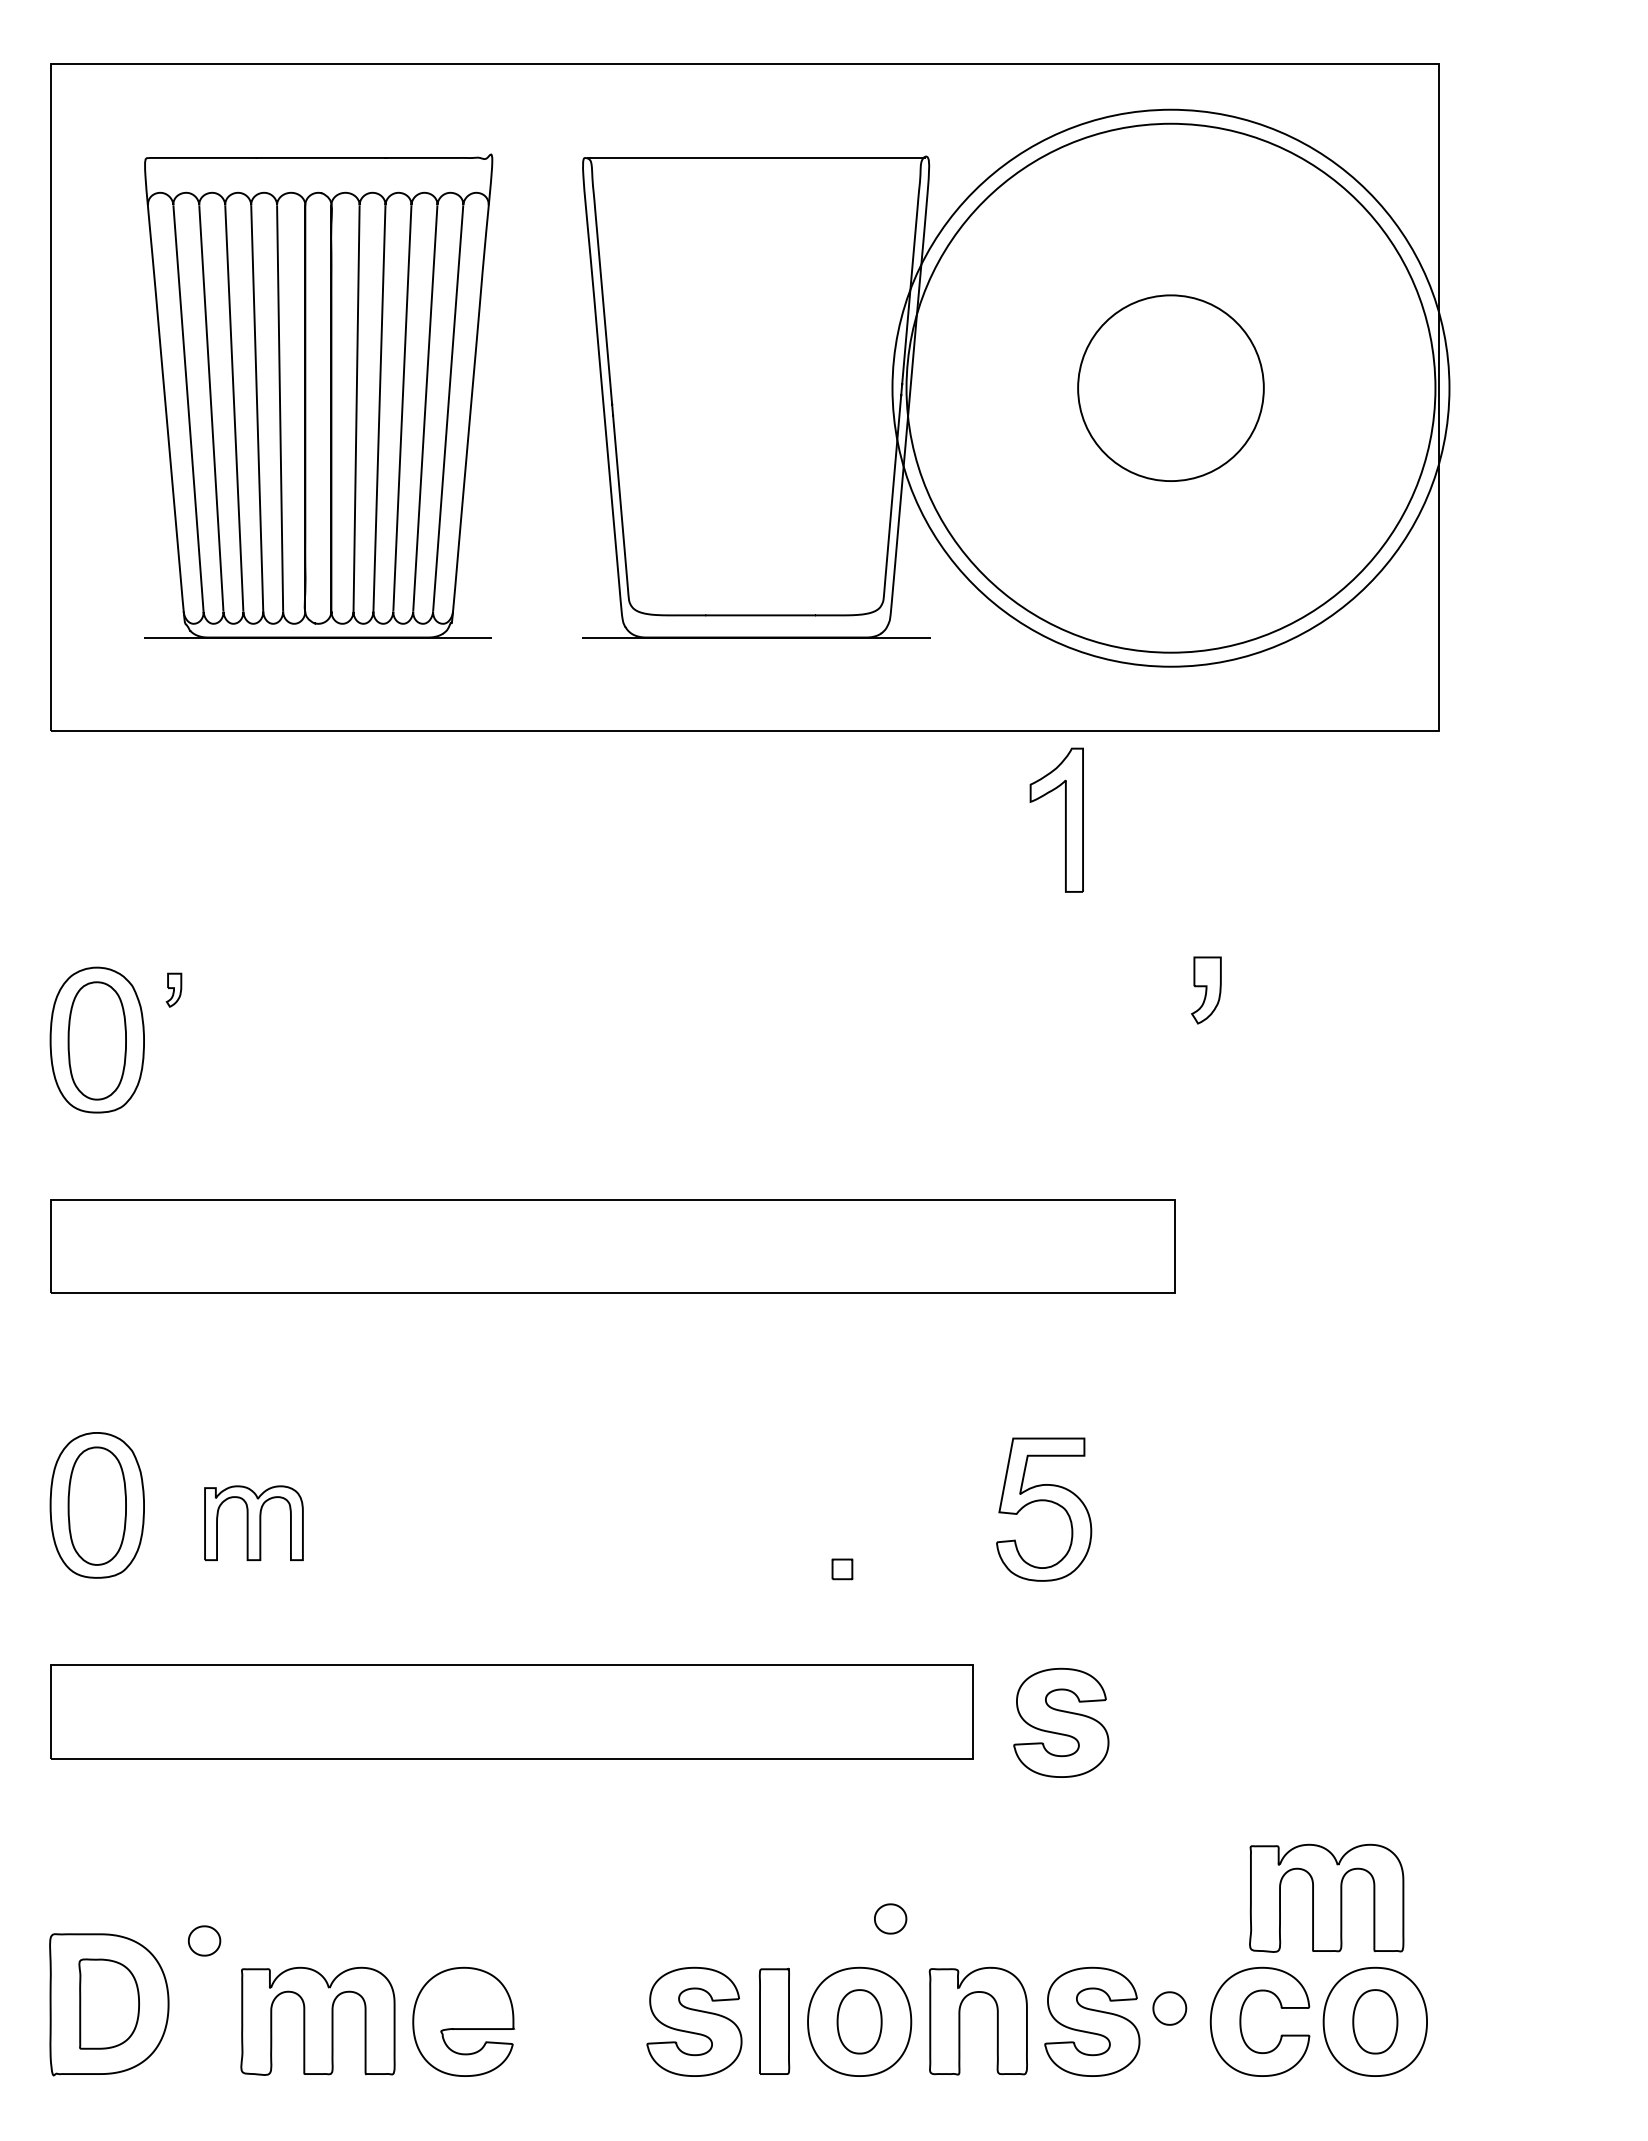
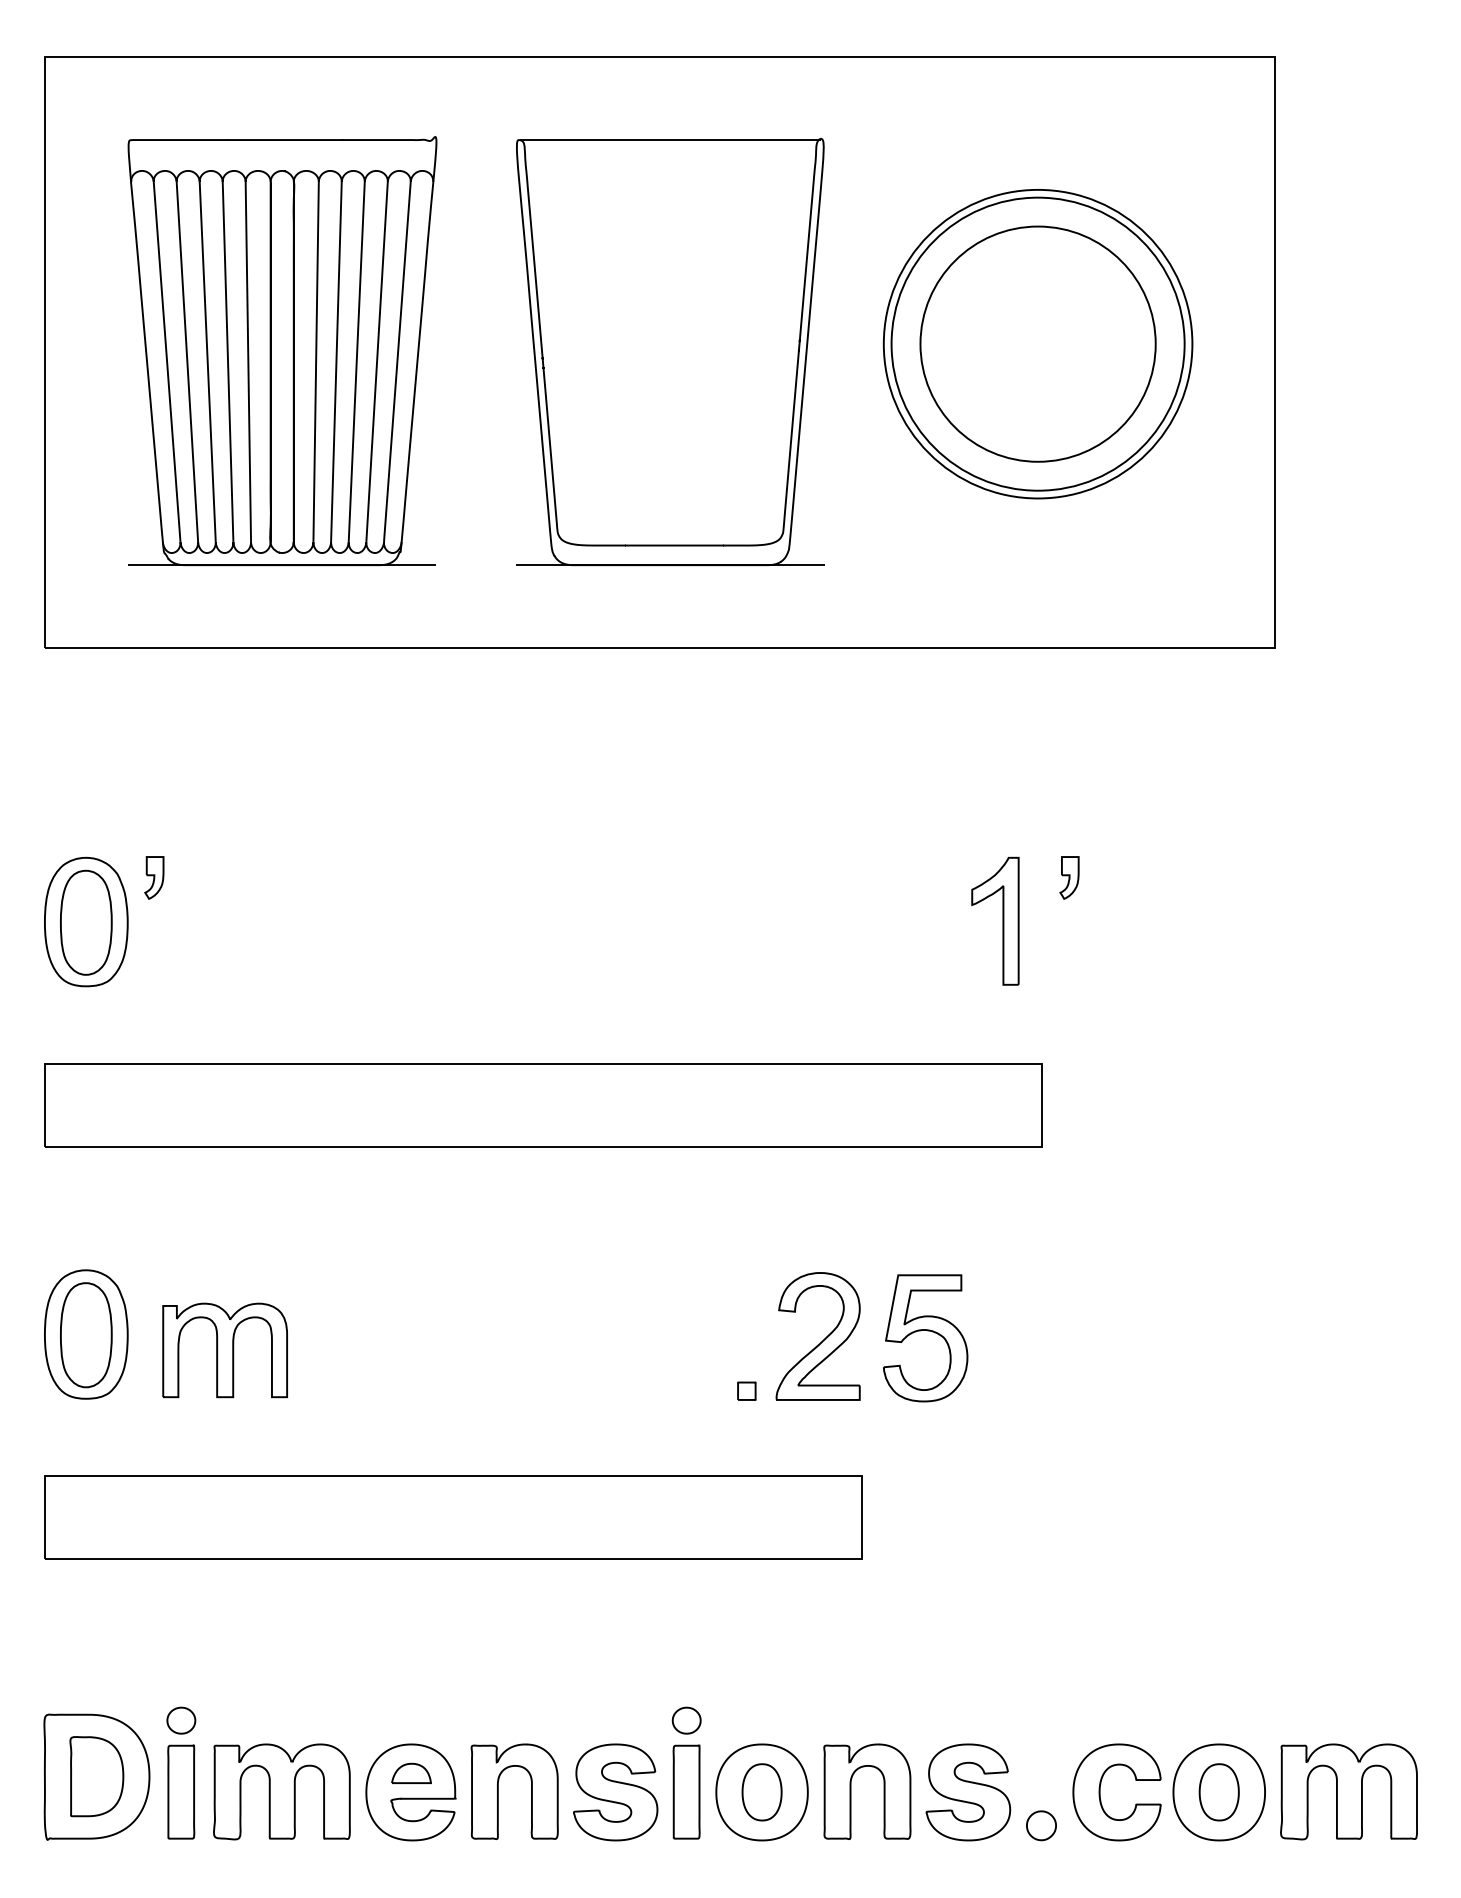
circle: (1170, 387) -> (1037, 343), size x0.62
circle: (1170, 387) -> (1037, 343), size x1.43
circle: (1170, 388) -> (1037, 344), size x0.62
part: (1065, 819) -> (1003, 920), moved
part: (173, 989) -> (153, 877), size x1.43
part: (1206, 989) -> (1069, 877), size x0.71
part: (927, 1512) -> (822, 1340), added
part: (253, 1522) -> (224, 1349), size x1.43
part: (1061, 1722) -> (941, 1526), removed
part: (1326, 1897) -> (1348, 1791), moved
part: (890, 1918) -> (686, 1720), moved
part: (463, 2000) -> (410, 1773), added
part: (1169, 2008) -> (1041, 1825), moved
part: (204, 2020) -> (181, 1791), added
part: (562, 2020) -> (498, 1791), added

